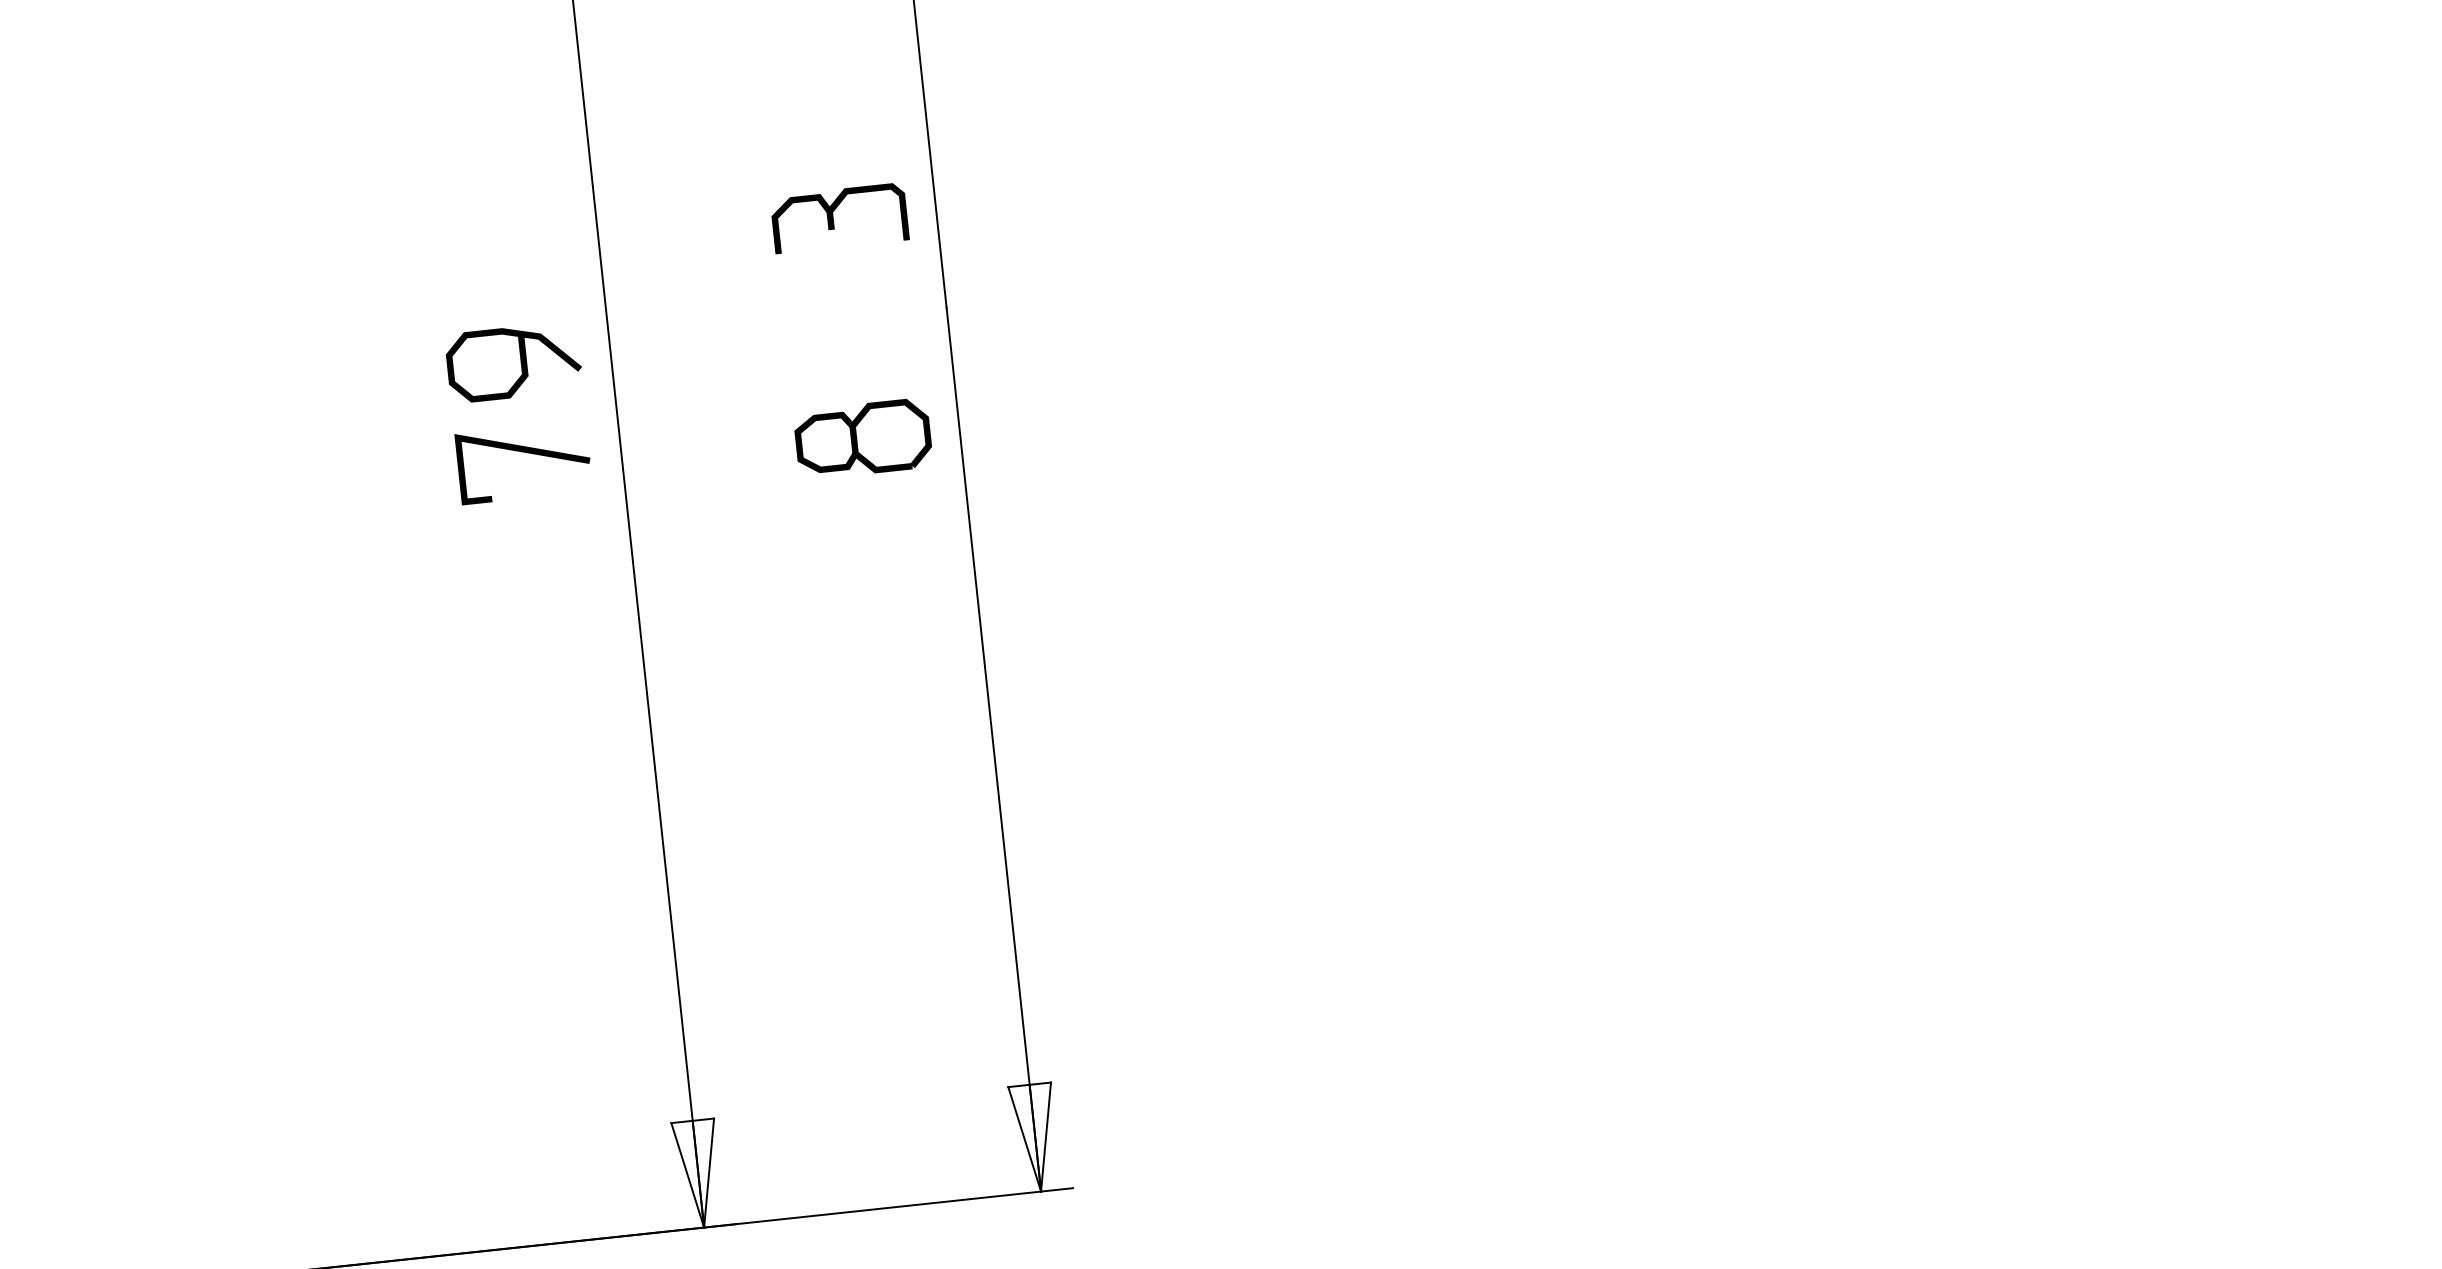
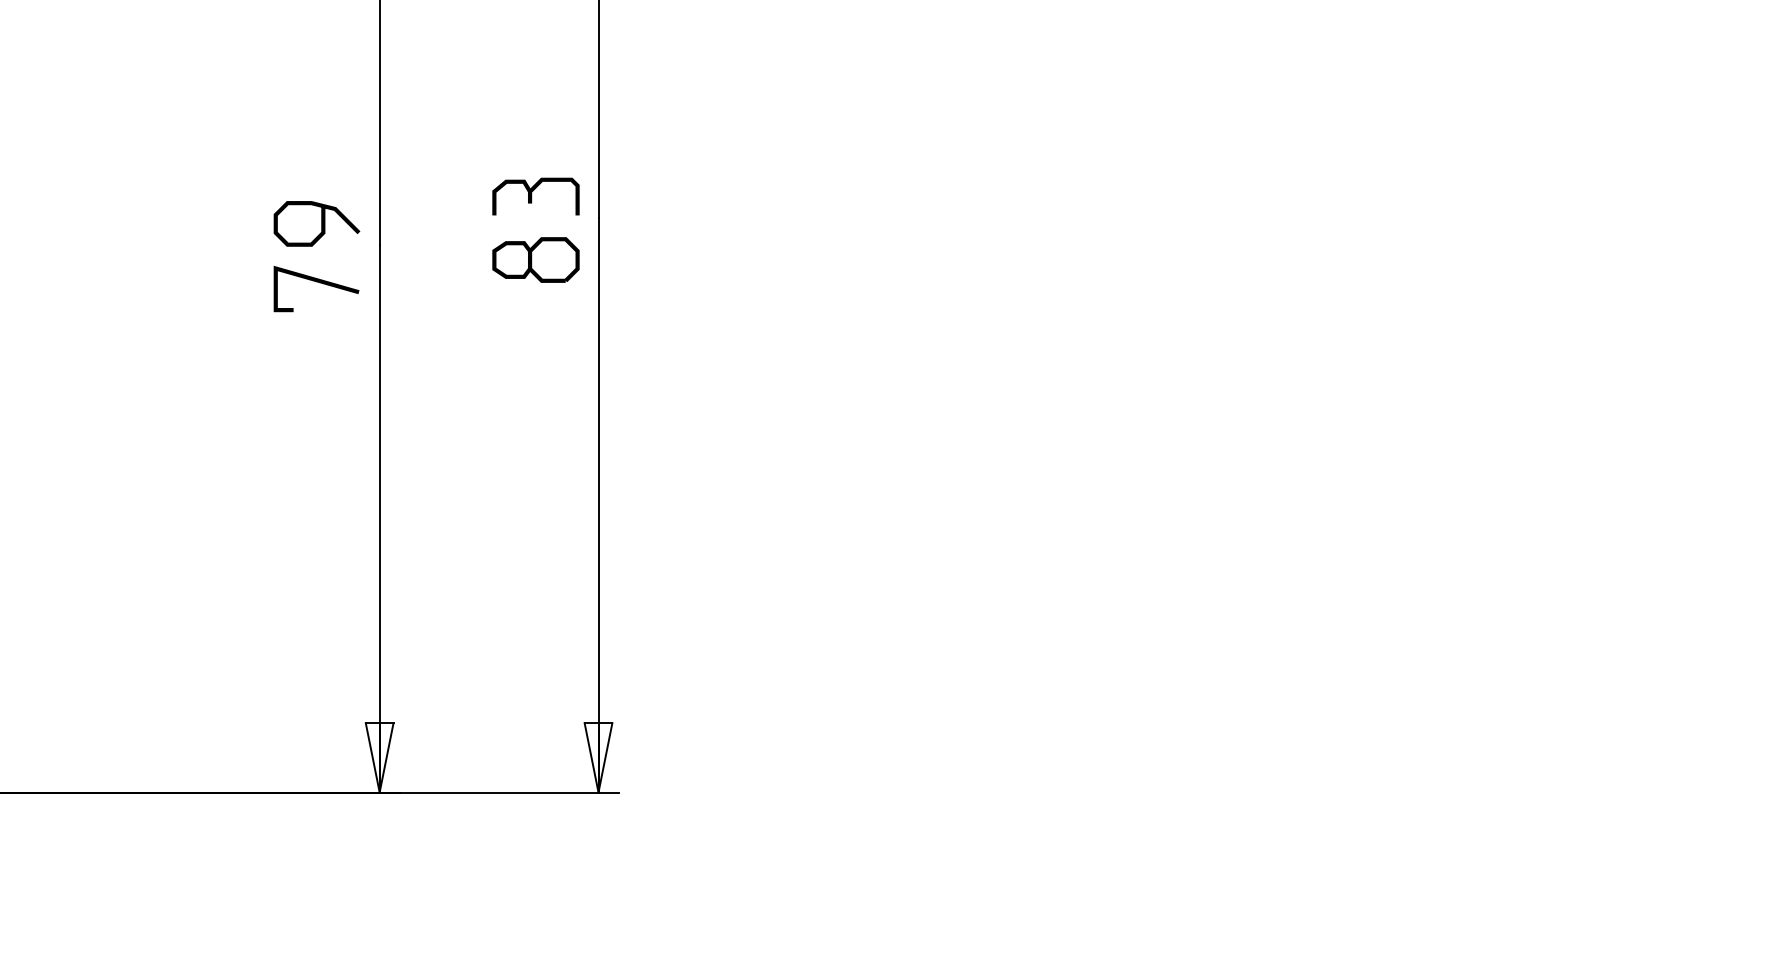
part: (838, 218) -> (535, 196), moved
part: (862, 438) -> (535, 259), moved

